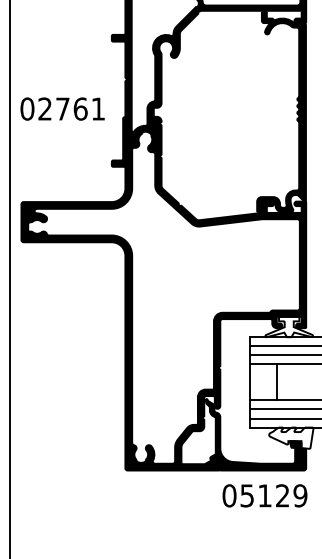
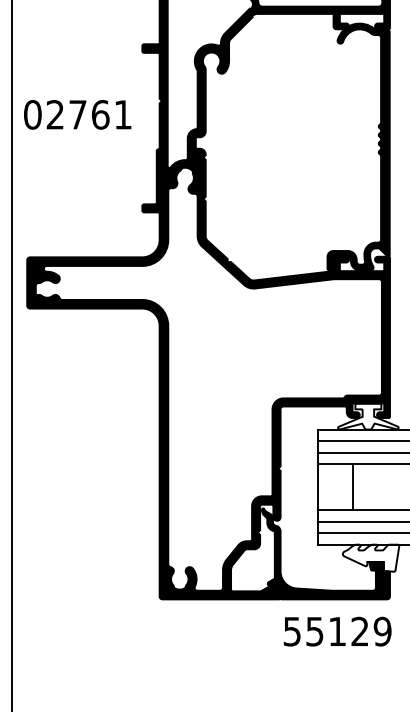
text: (62, 108) -> (77, 114), moved
text: (229, 495) -> (292, 631), 05129 -> 55129

